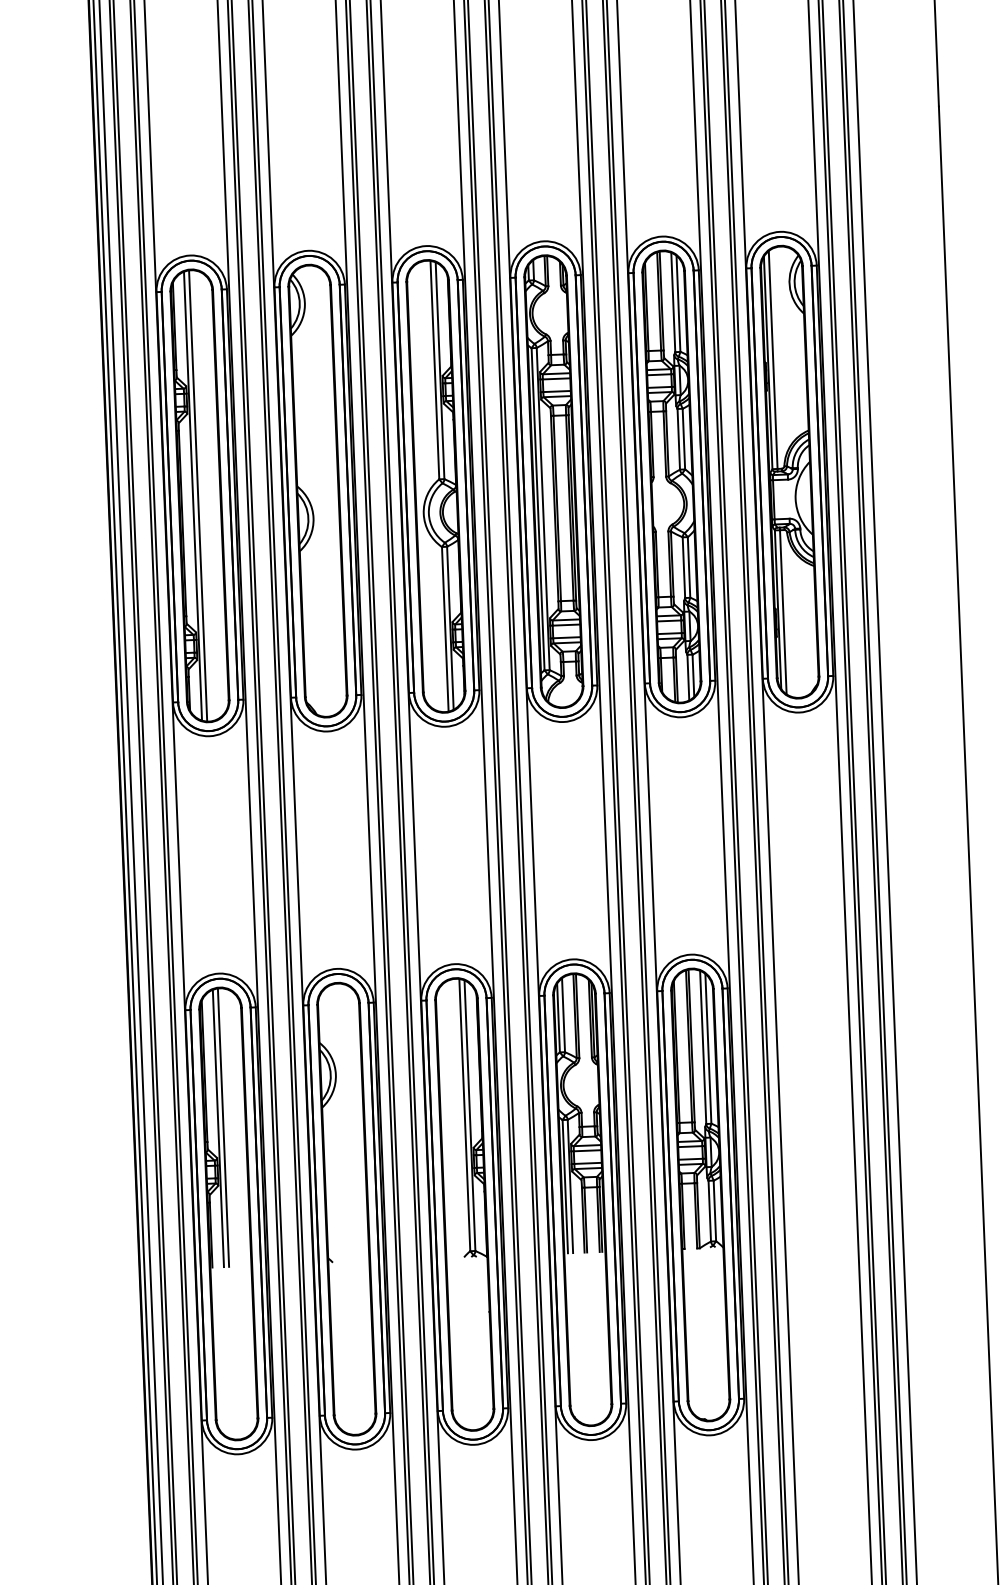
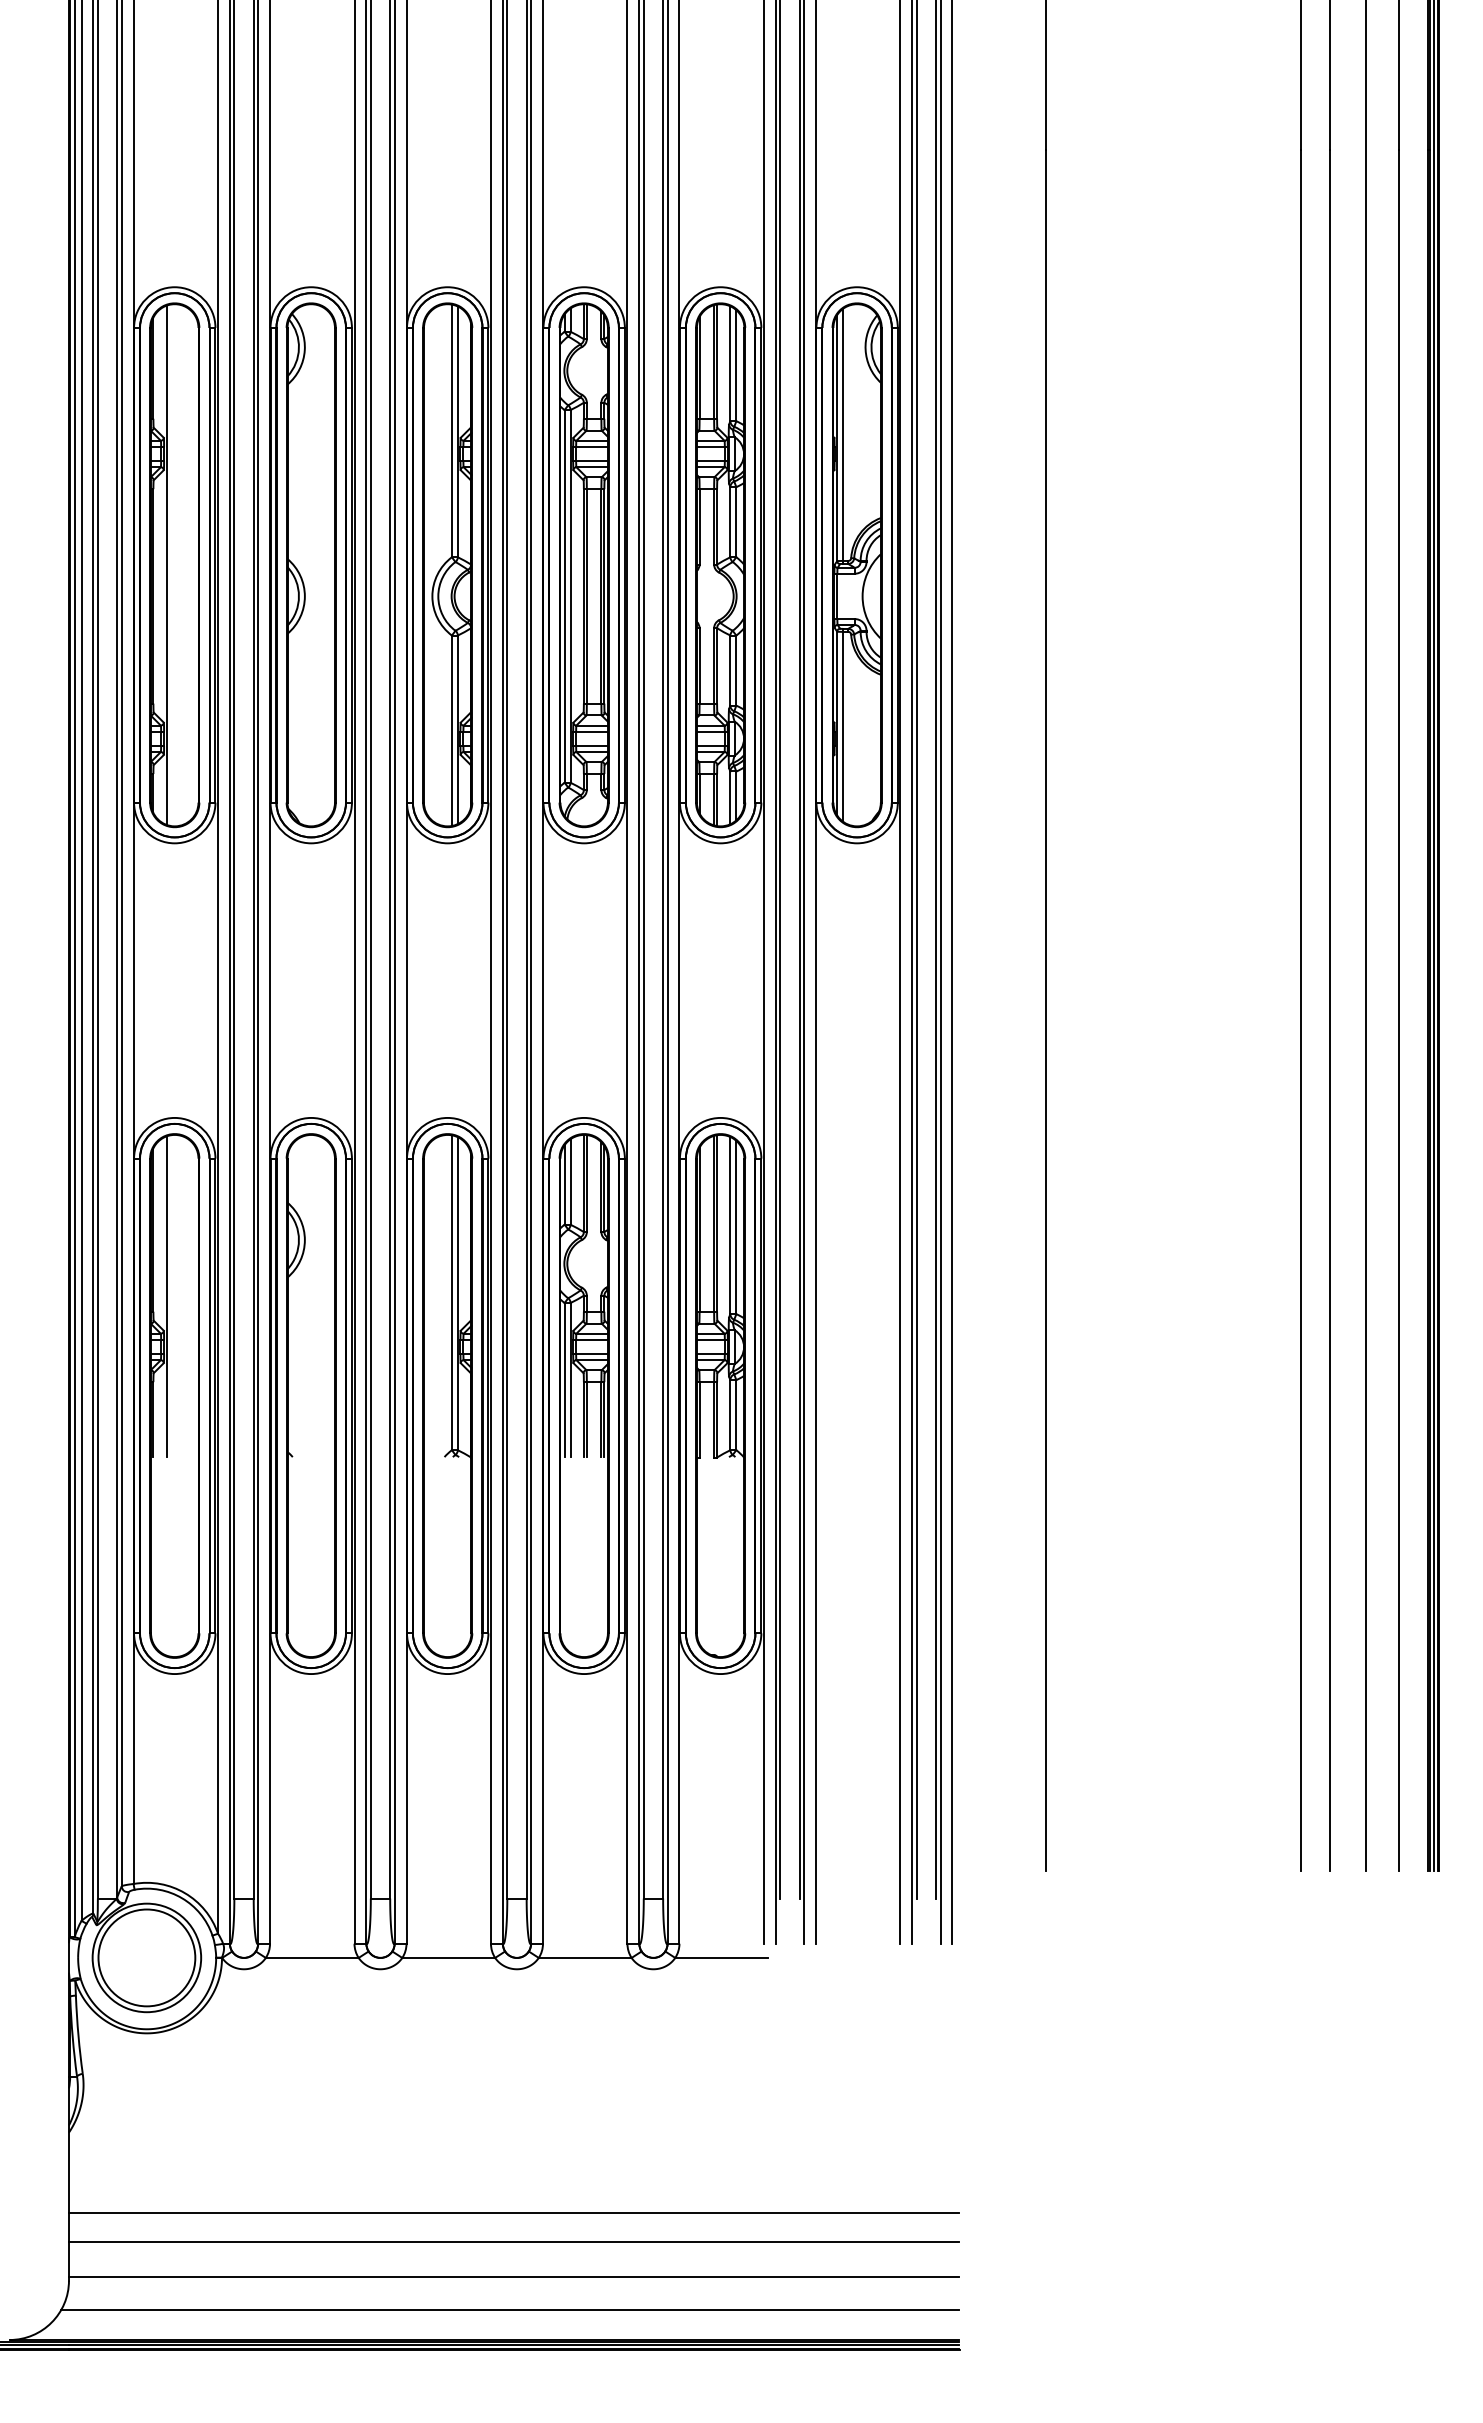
line: (198, 496) -> (172, 565), removed
line: (223, 1128) -> (172, 1296), removed

